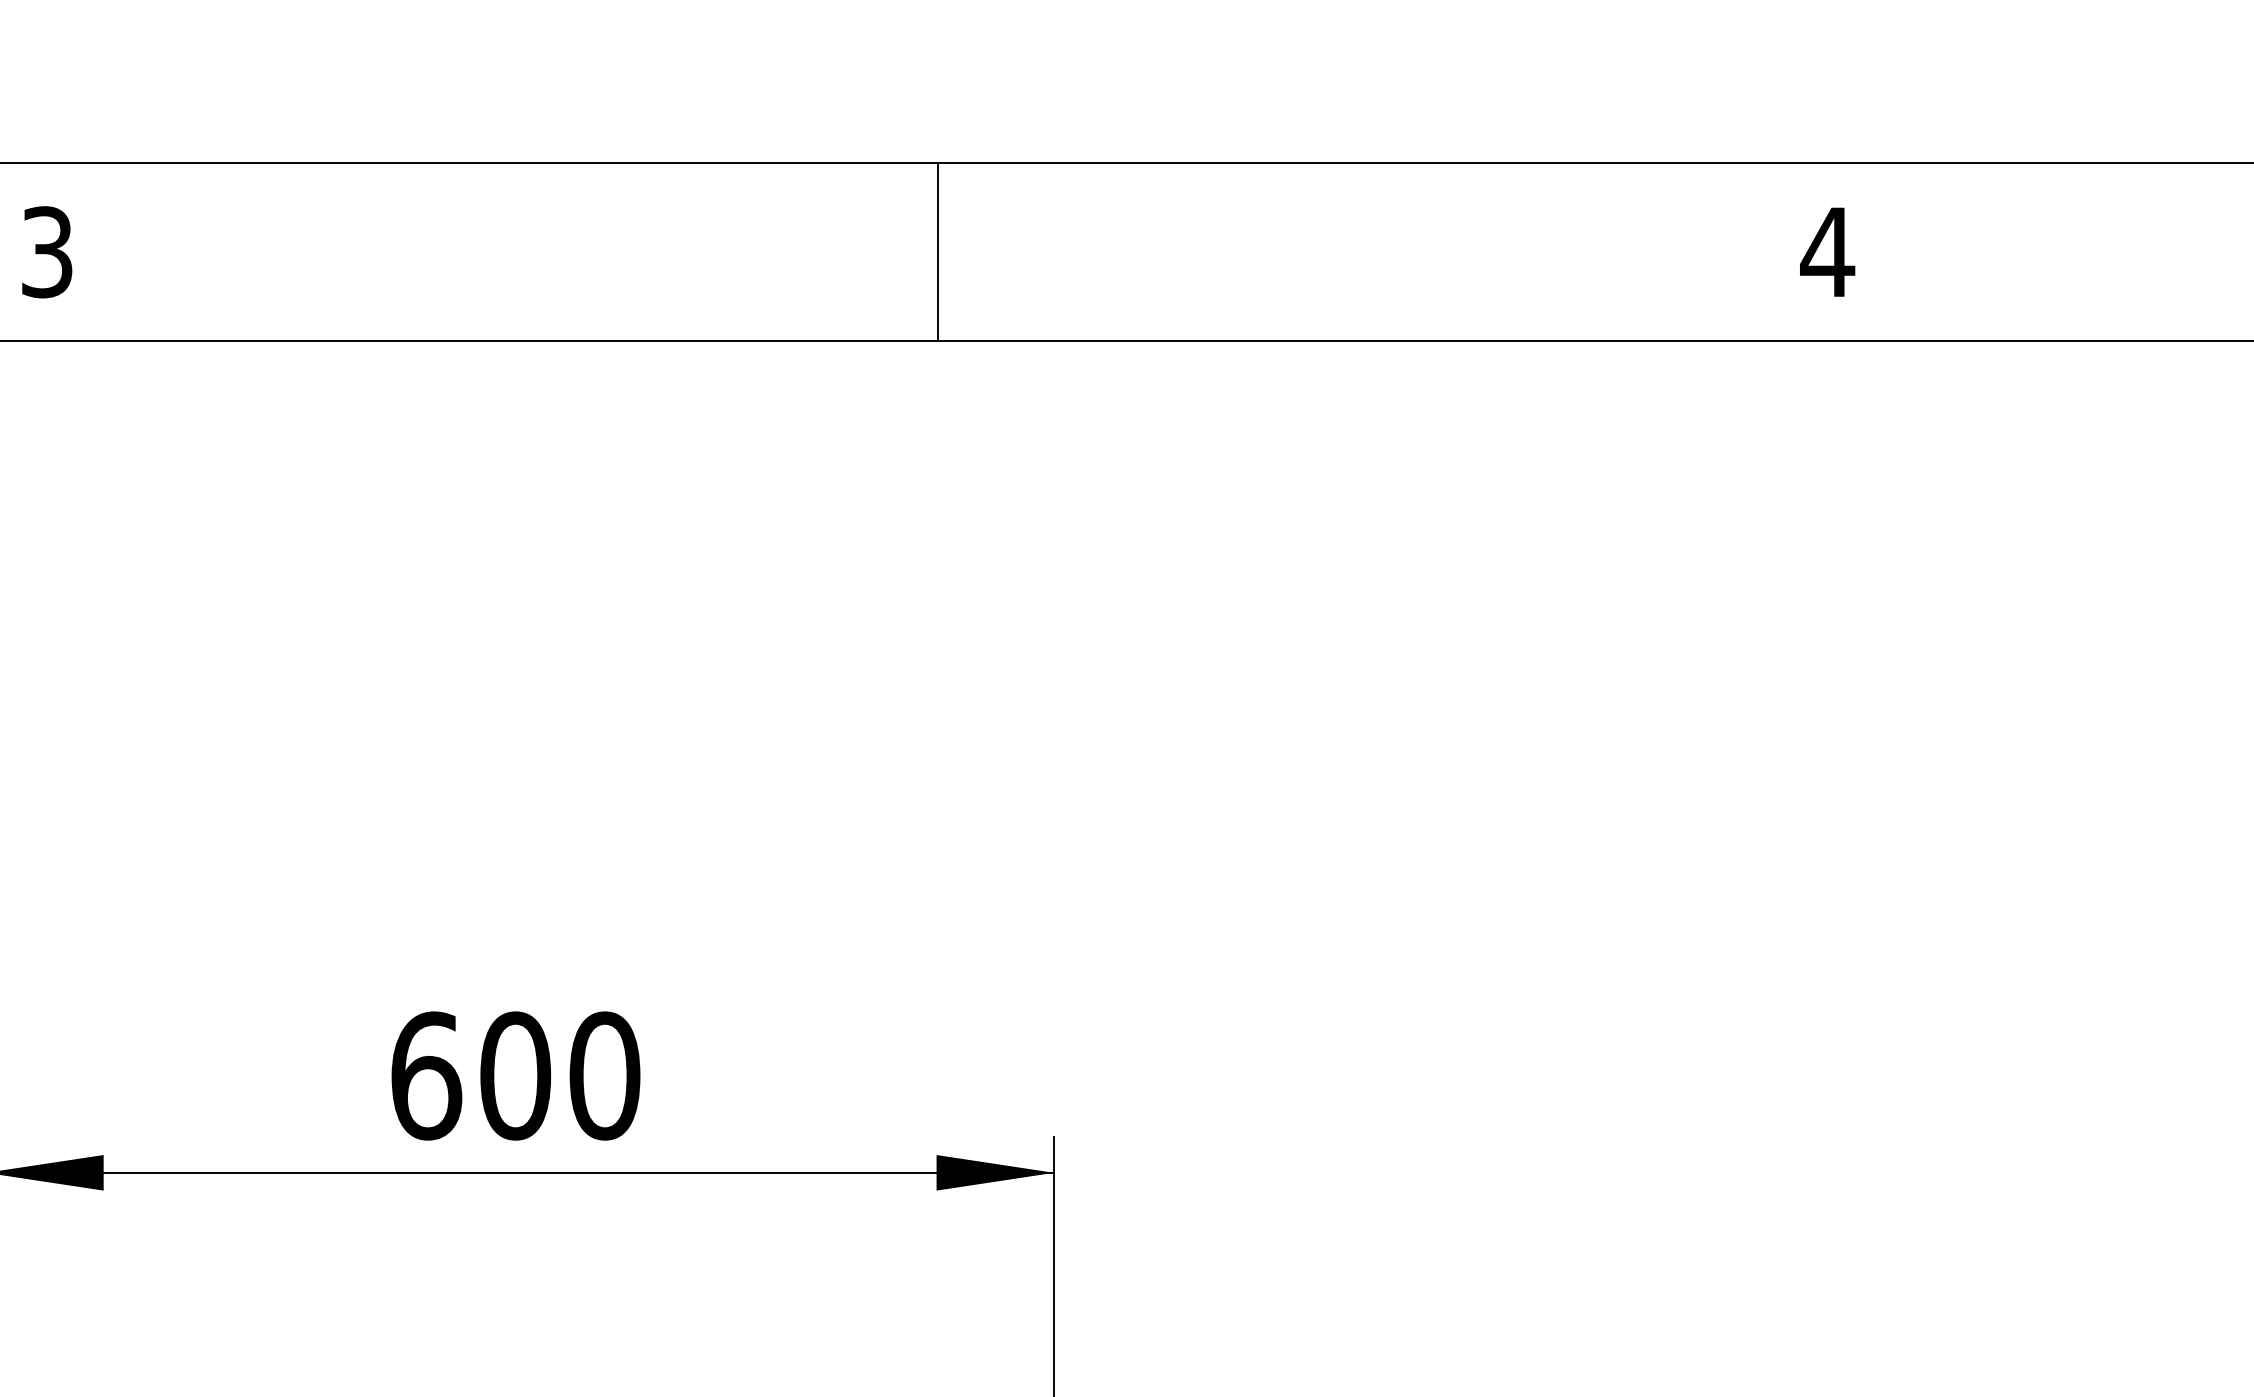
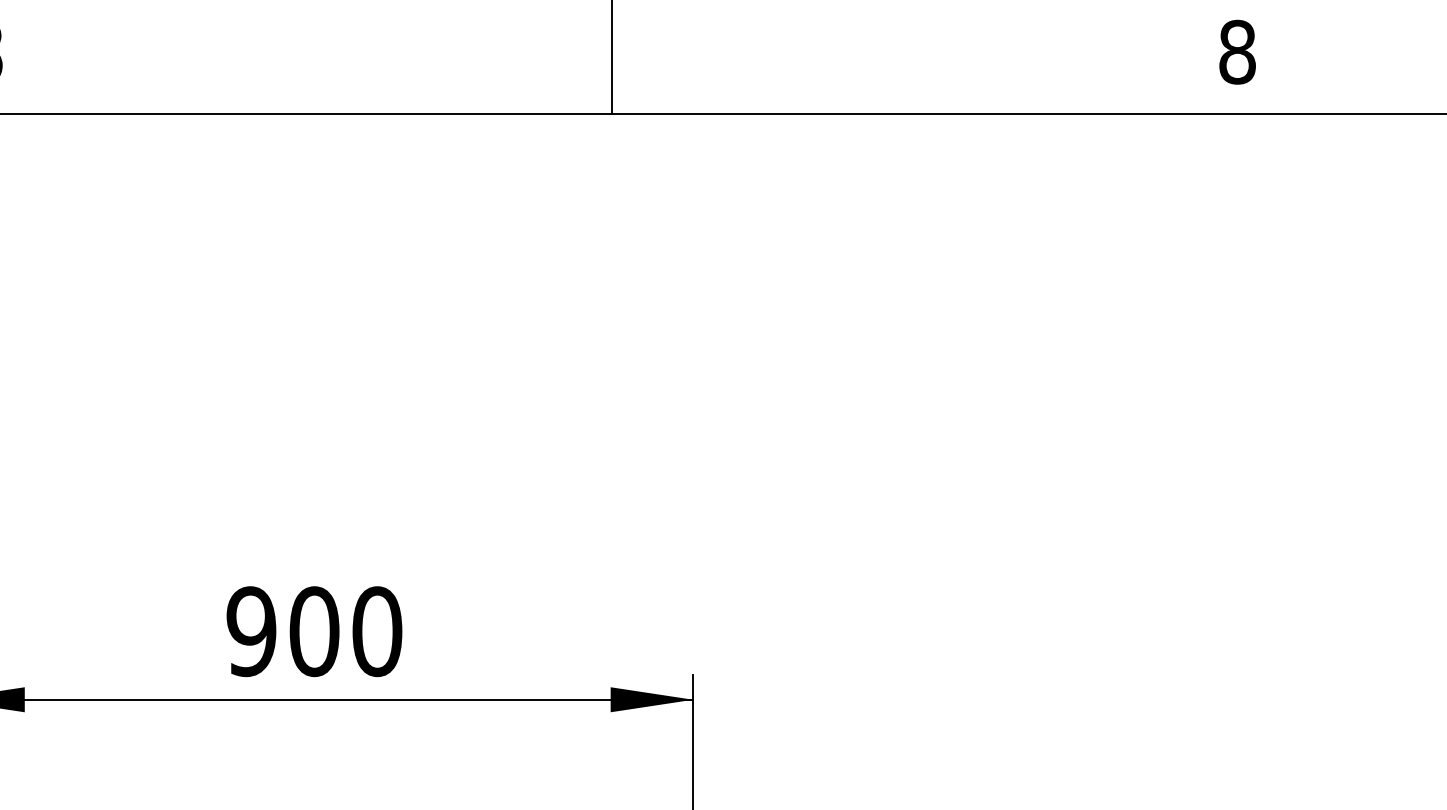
text: (1827, 252) -> (1237, 52), 4 -> 8
text: (426, 1075) -> (251, 631), 600 -> 900

